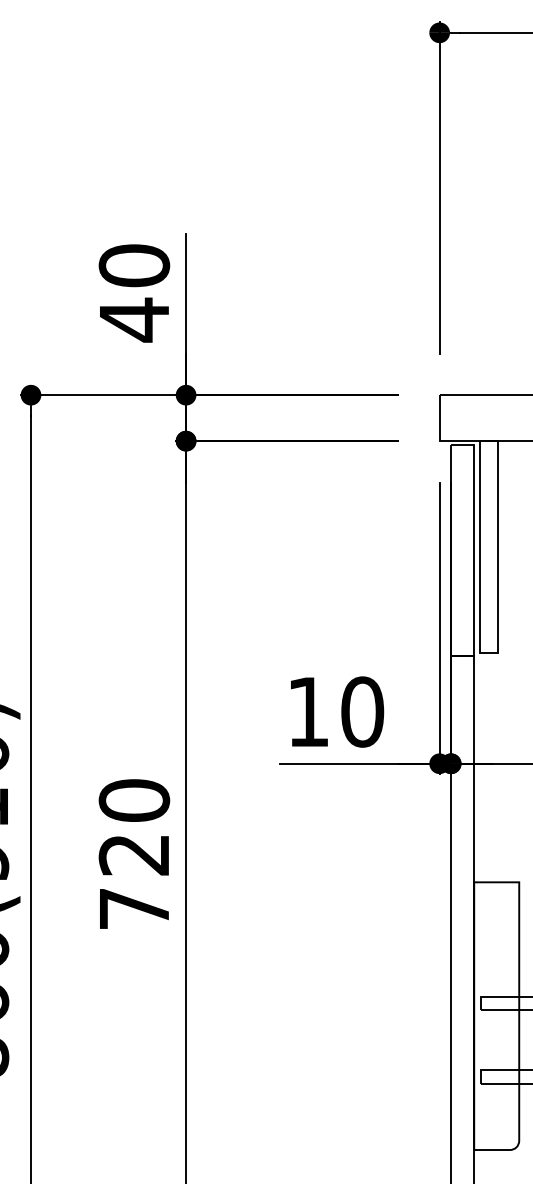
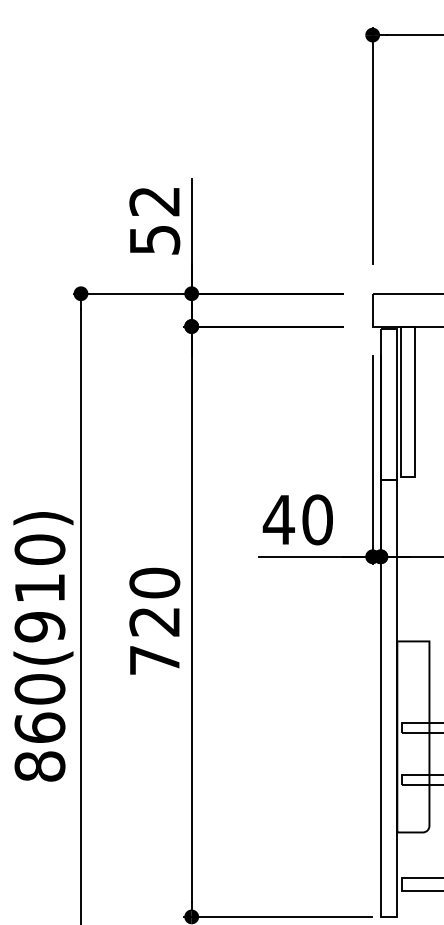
text: (133, 293) -> (154, 221), 40 -> 52
text: (307, 711) -> (278, 519), 10 -> 40

